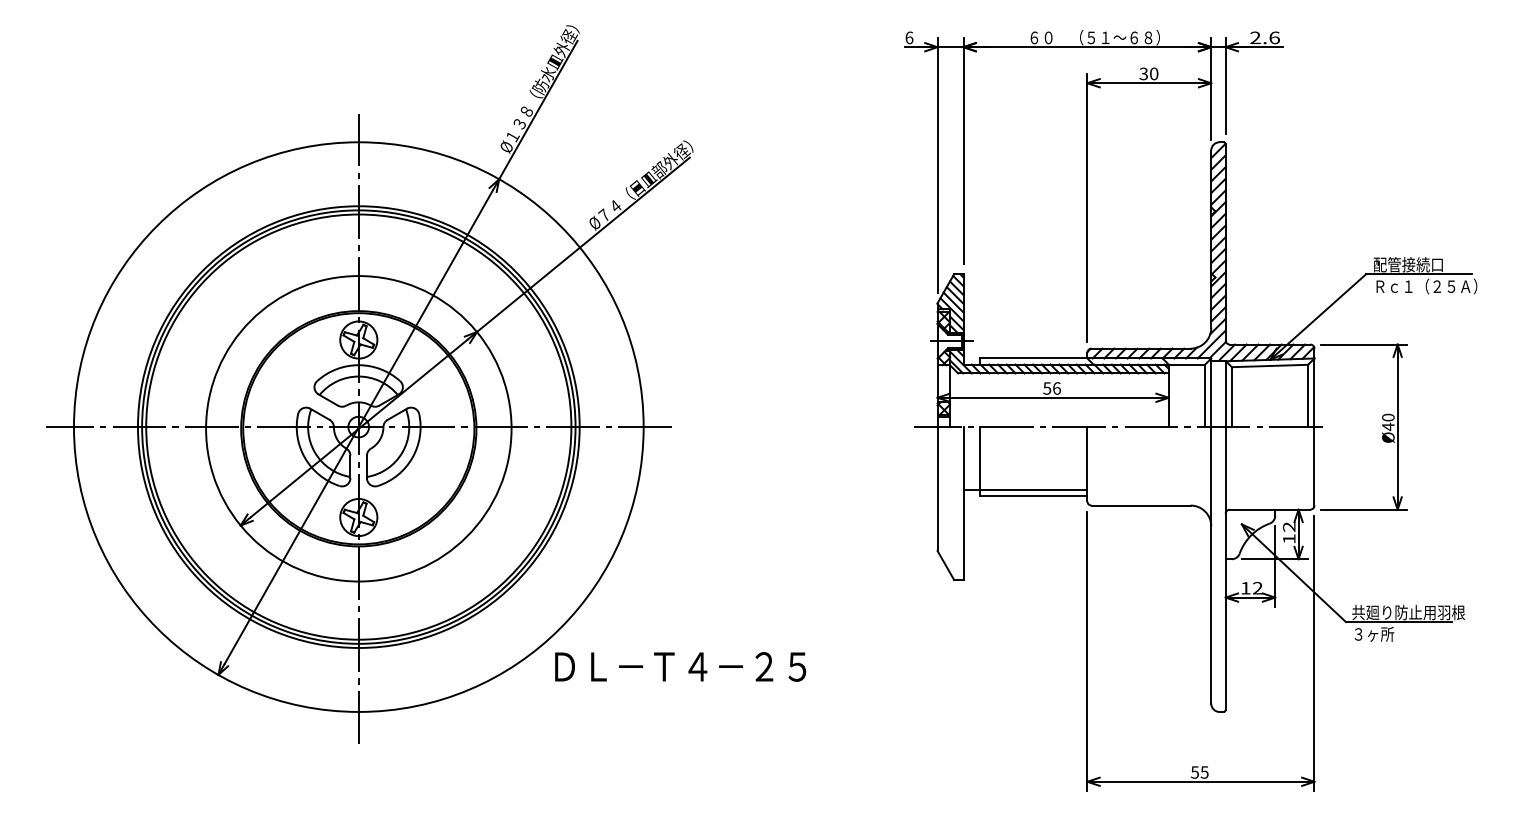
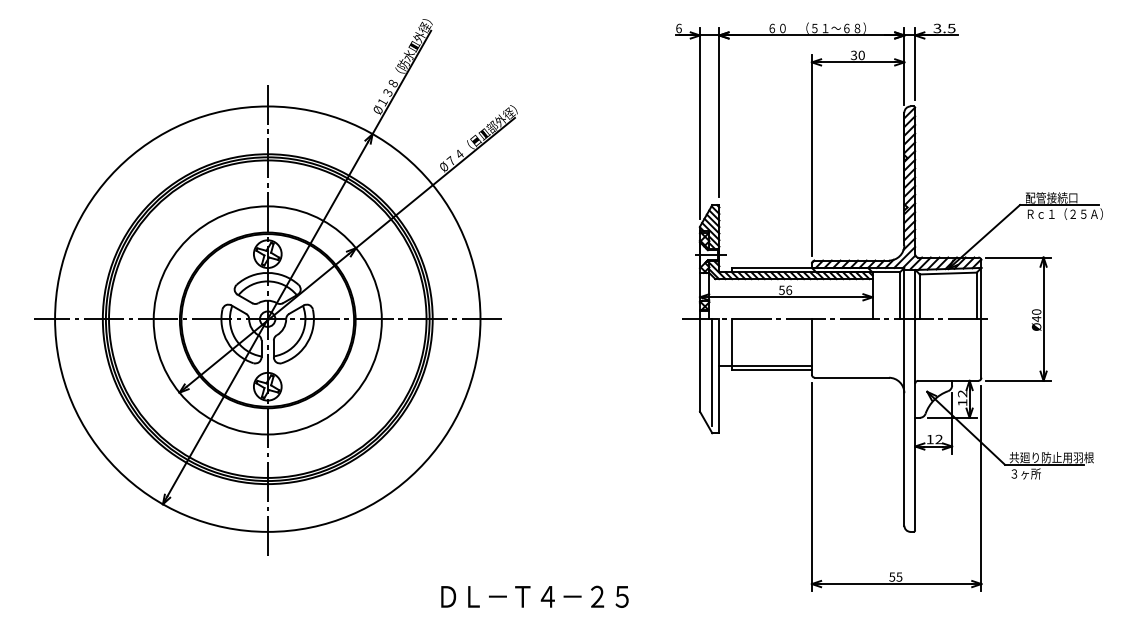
text: (1264, 37) -> (944, 28), 2.6 -> 3.5
line: (954, 498) -> (712, 372), added
text: (680, 666) -> (534, 596), moved

